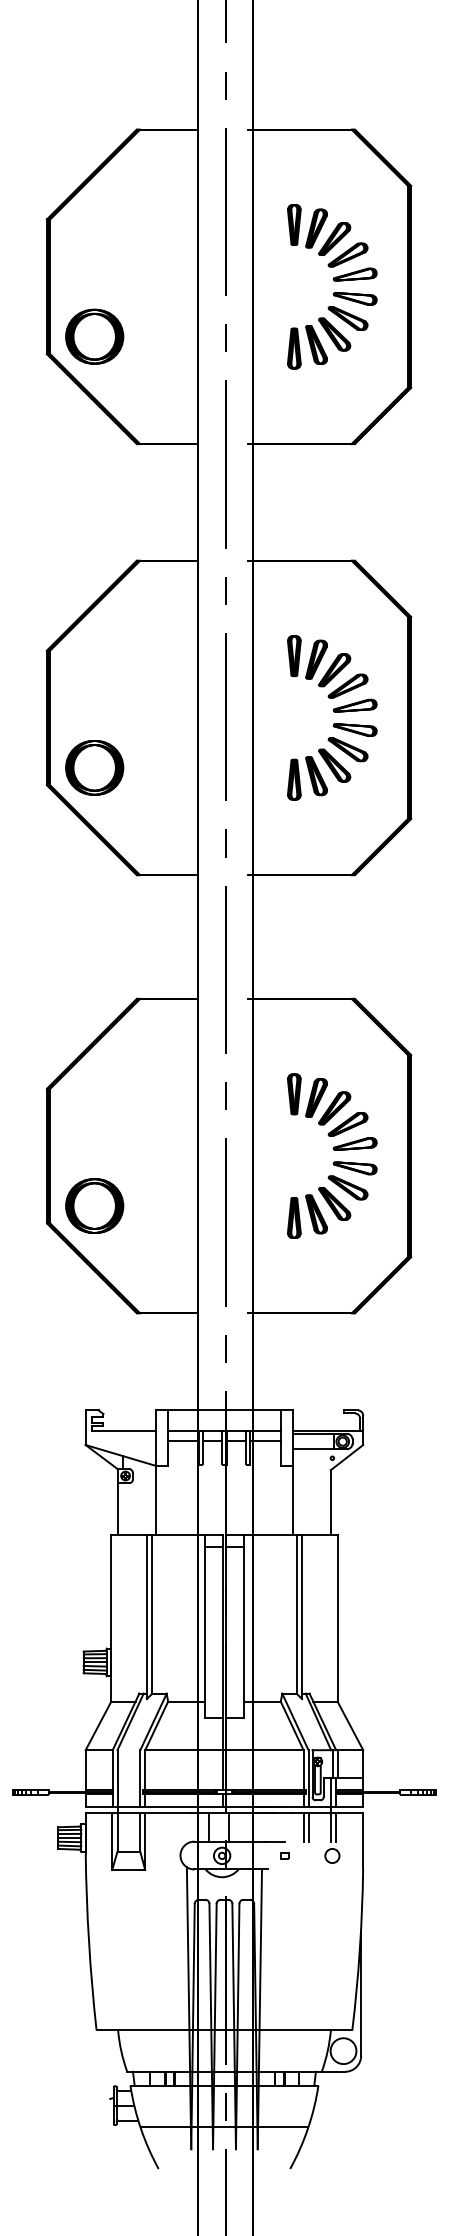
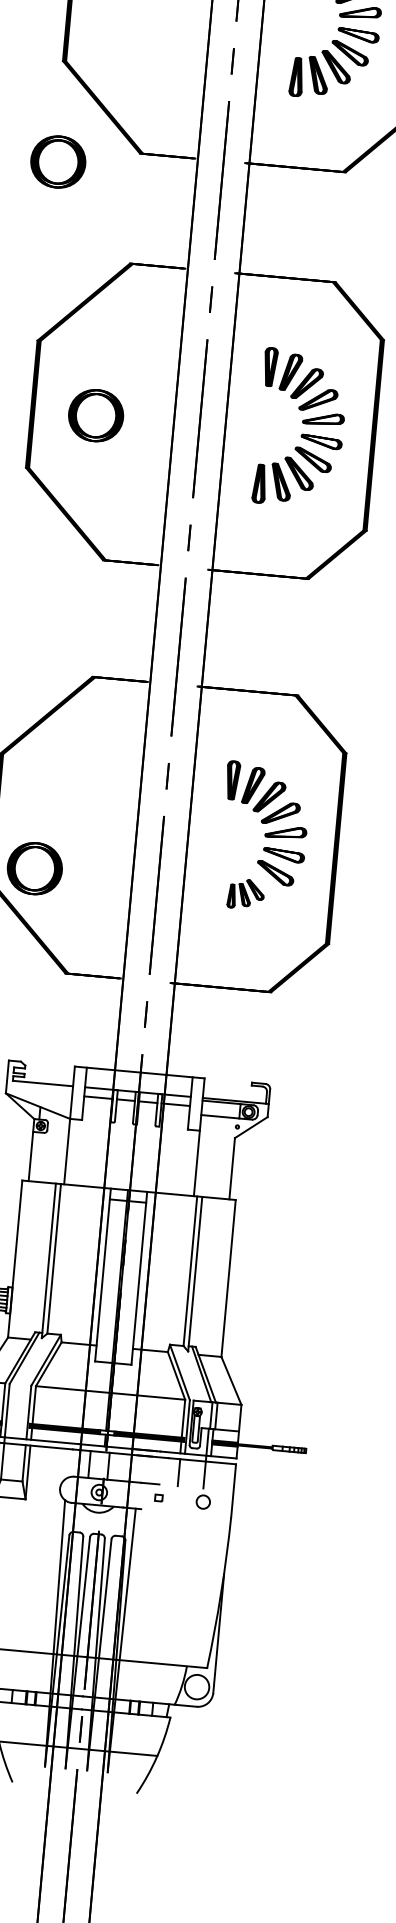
part: (94, 336) -> (58, 161), moved
part: (94, 767) -> (95, 415), moved
part: (319, 1212) -> (246, 894), size x0.6
line: (308, 1827) -> (183, 1473), removed
line: (335, 1827) -> (208, 1475), removed

